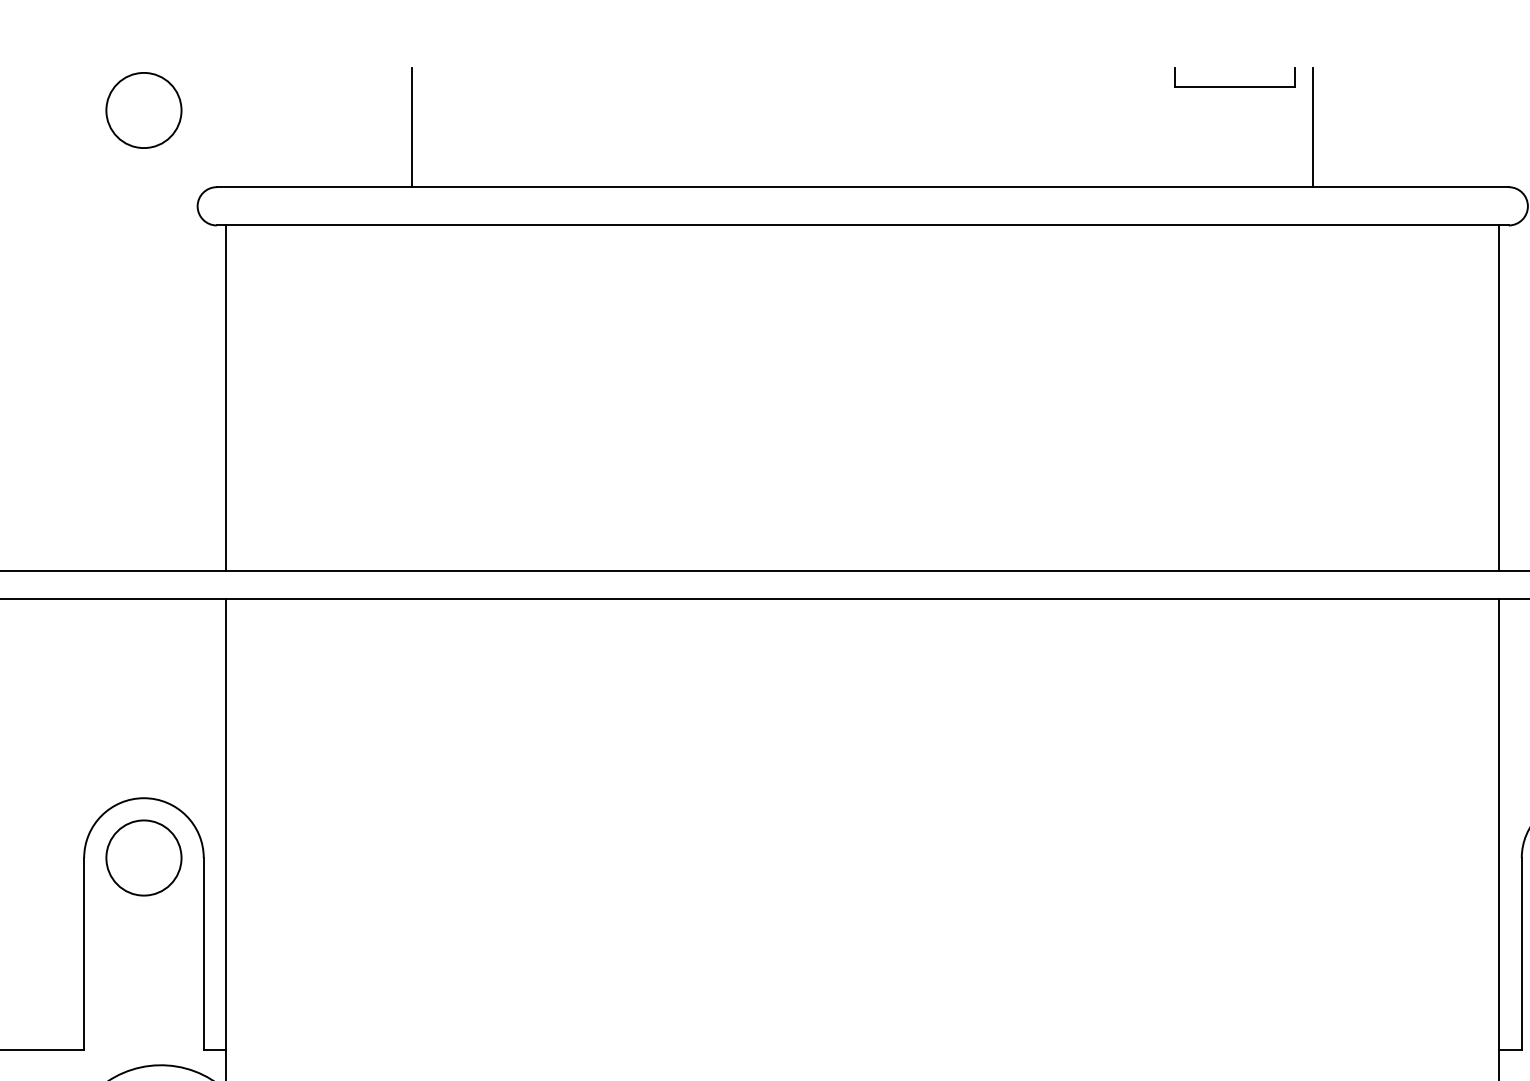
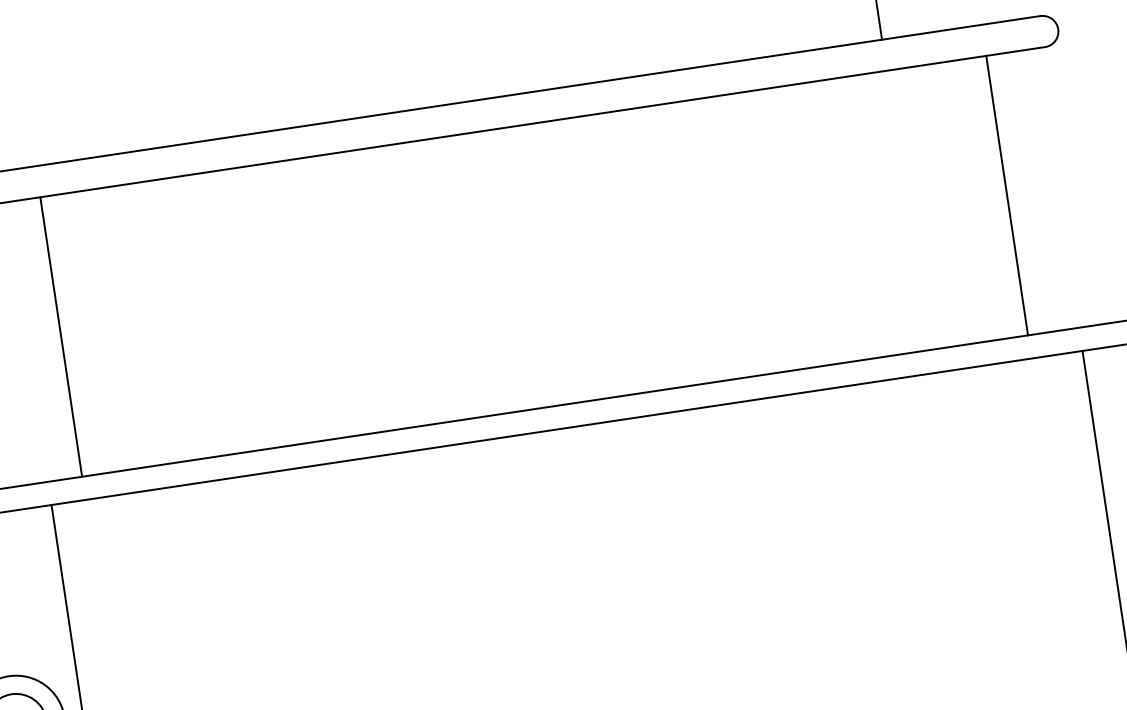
line: (412, 127) -> (145, 100), removed
line: (226, 397) -> (61, 336), moved
line: (1499, 397) -> (1007, 195), moved

